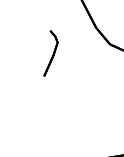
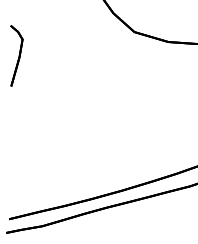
part: (51, 53) -> (16, 55), moved

